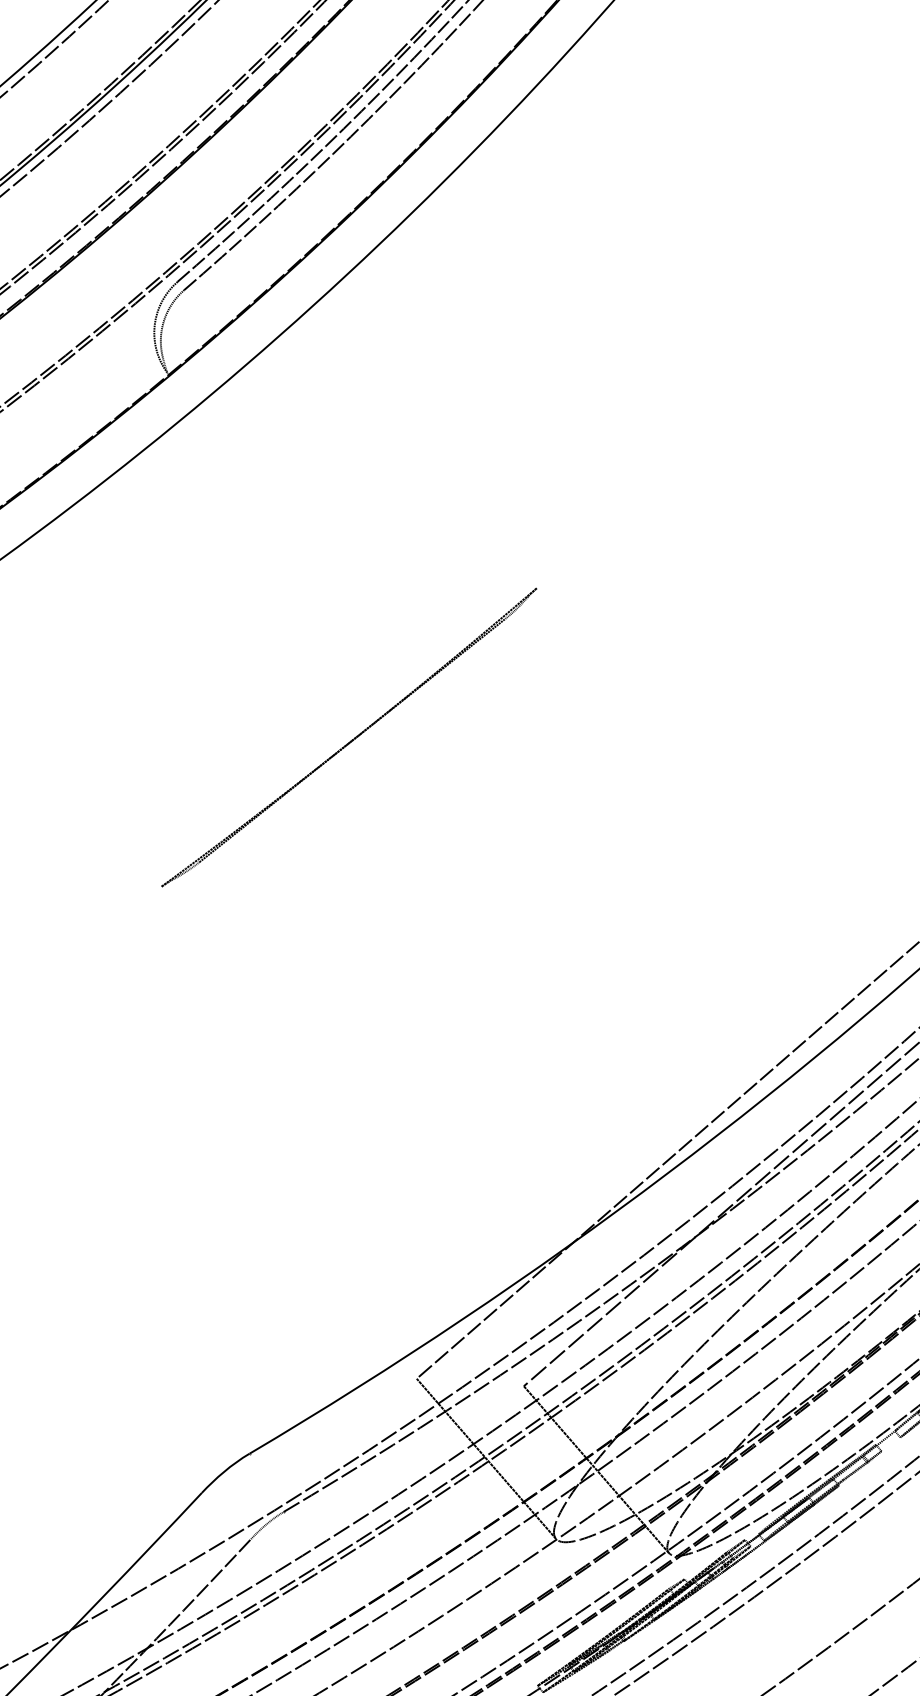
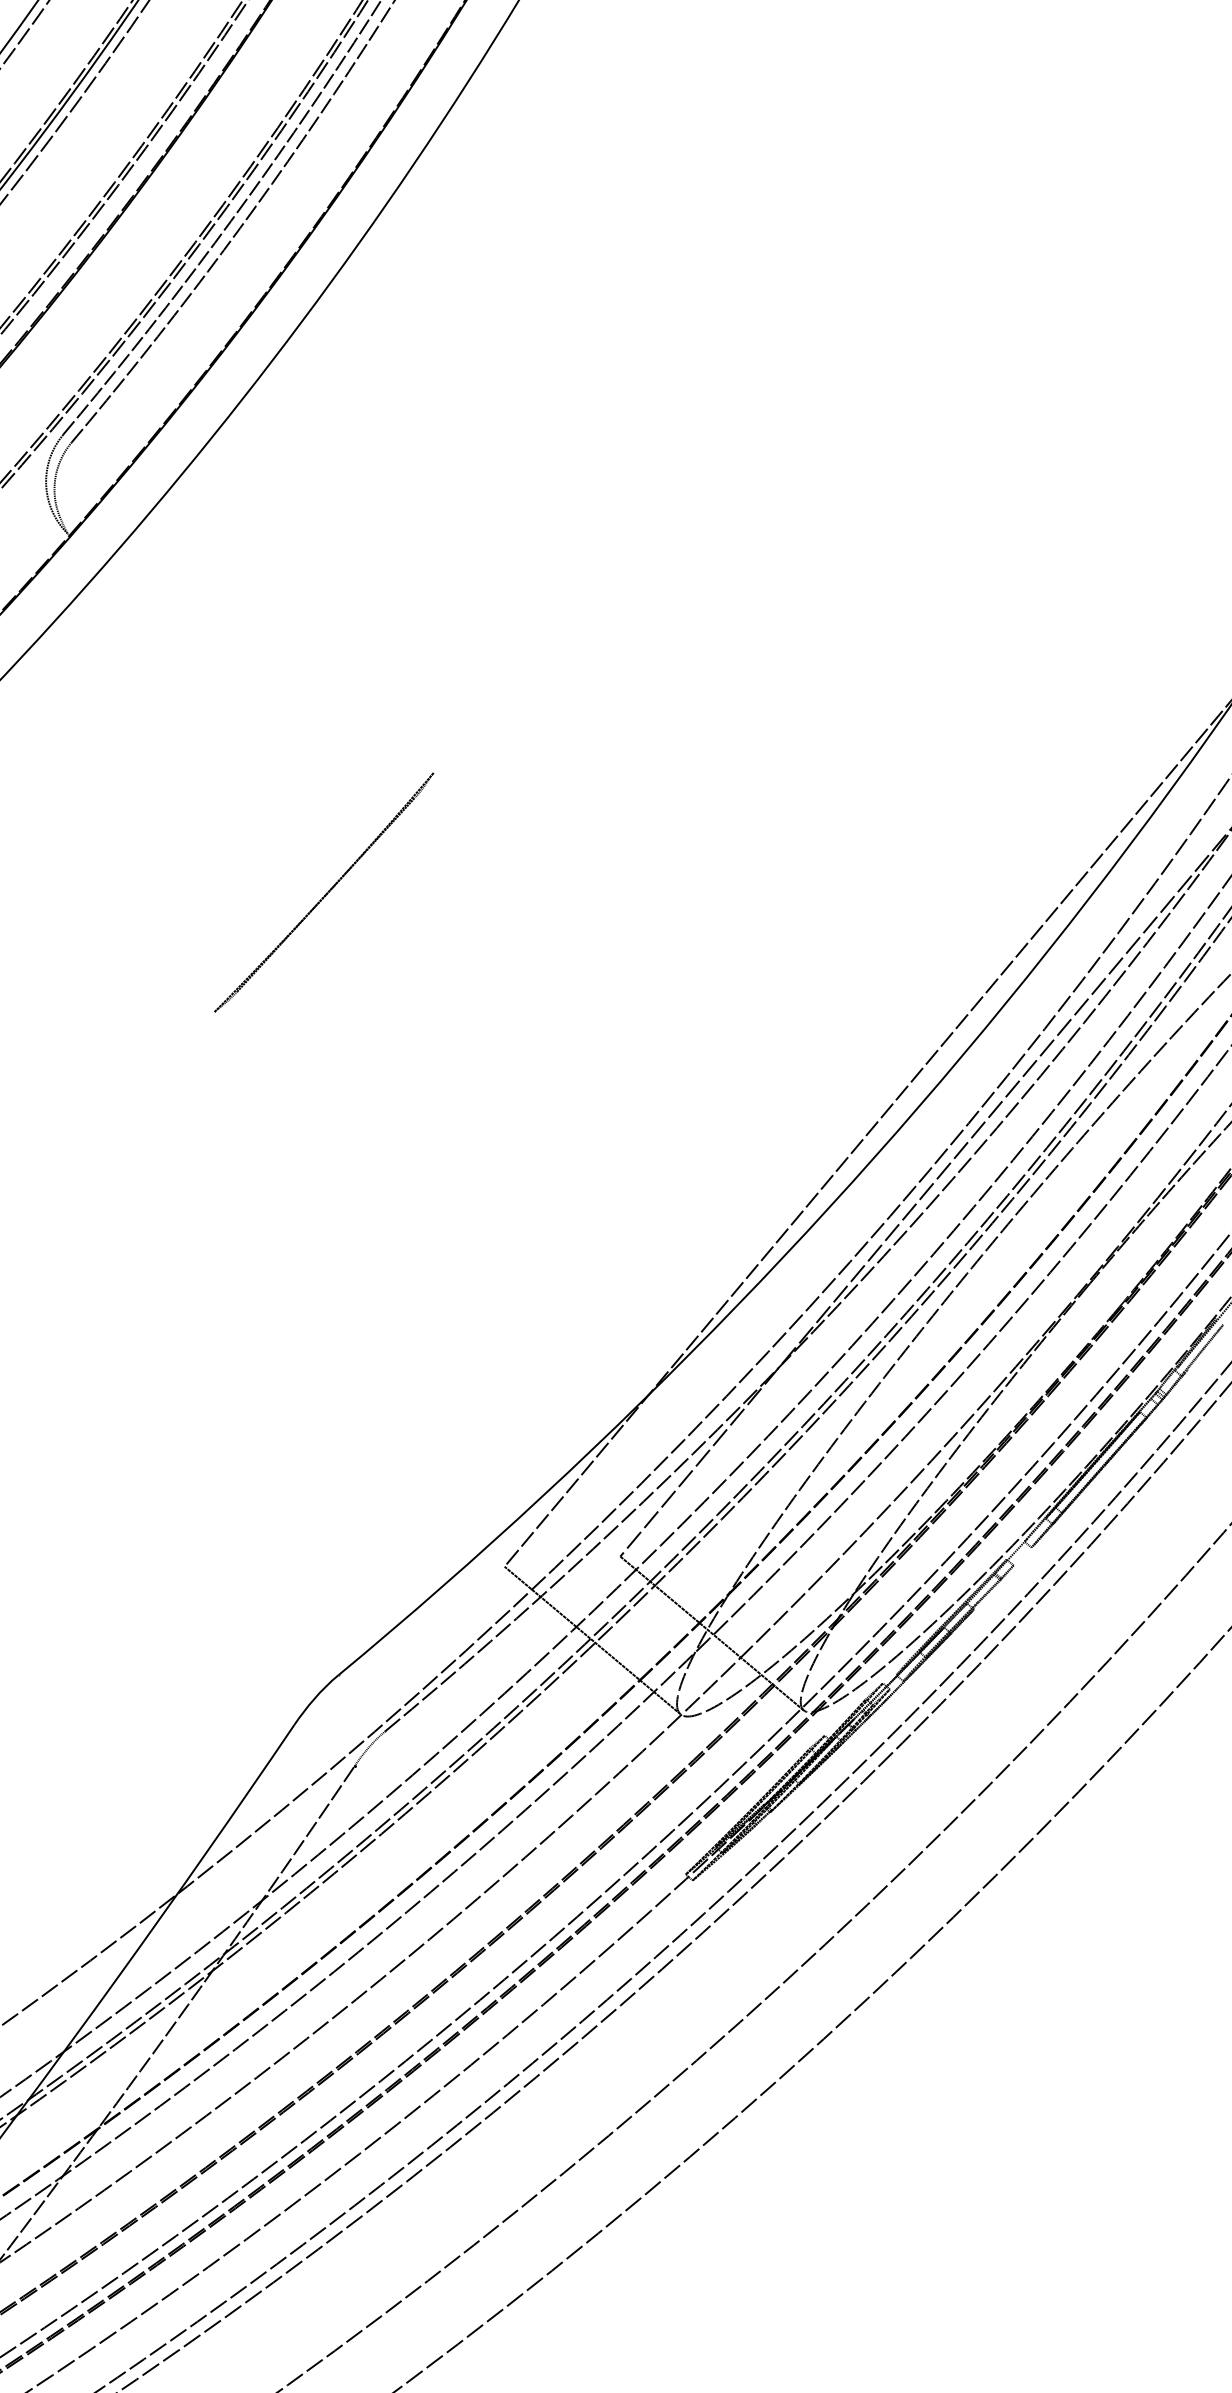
part: (349, 737) -> (324, 892), size x0.62

